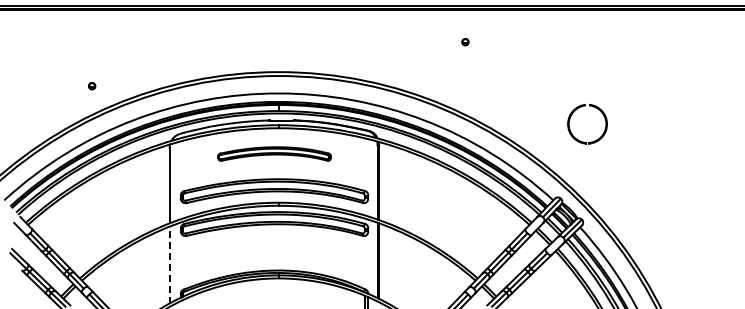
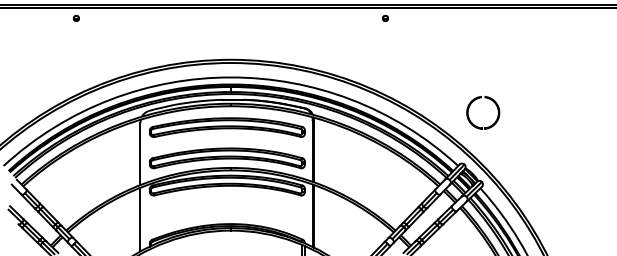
part: (465, 42) -> (385, 18), moved
part: (92, 86) -> (76, 18), moved
part: (584, 141) -> (480, 127), moved
part: (274, 153) -> (227, 127), size x1.67
line: (169, 264) -> (140, 219), dashed -> solid

